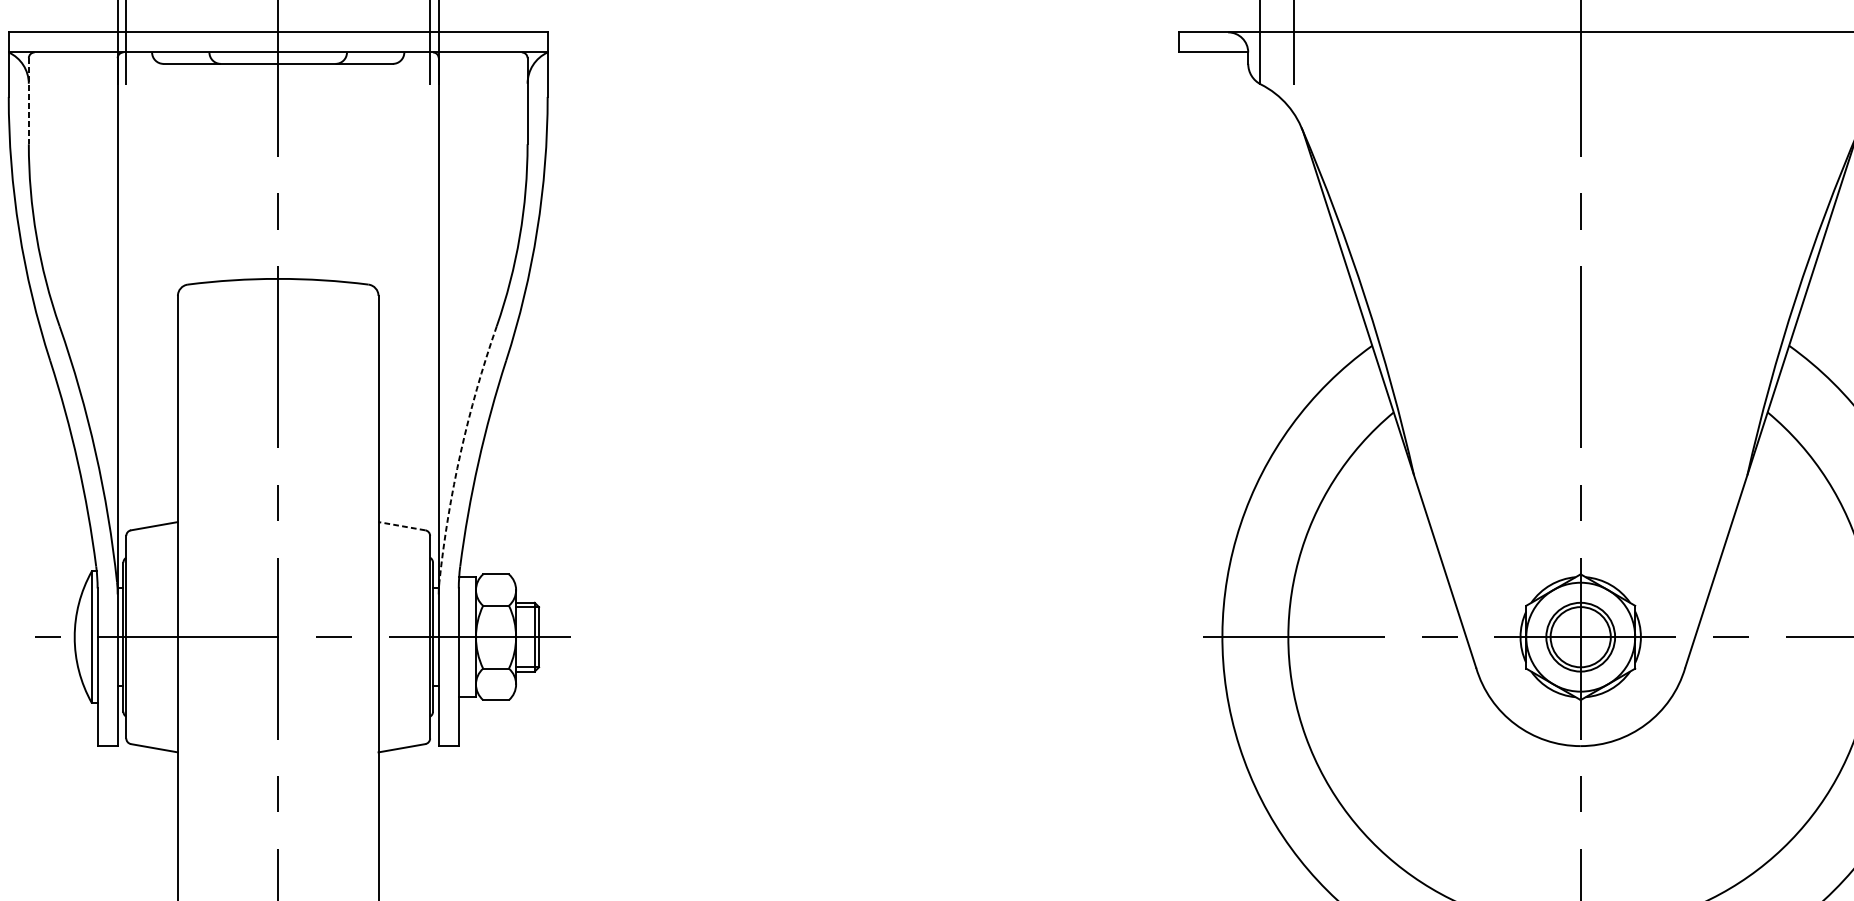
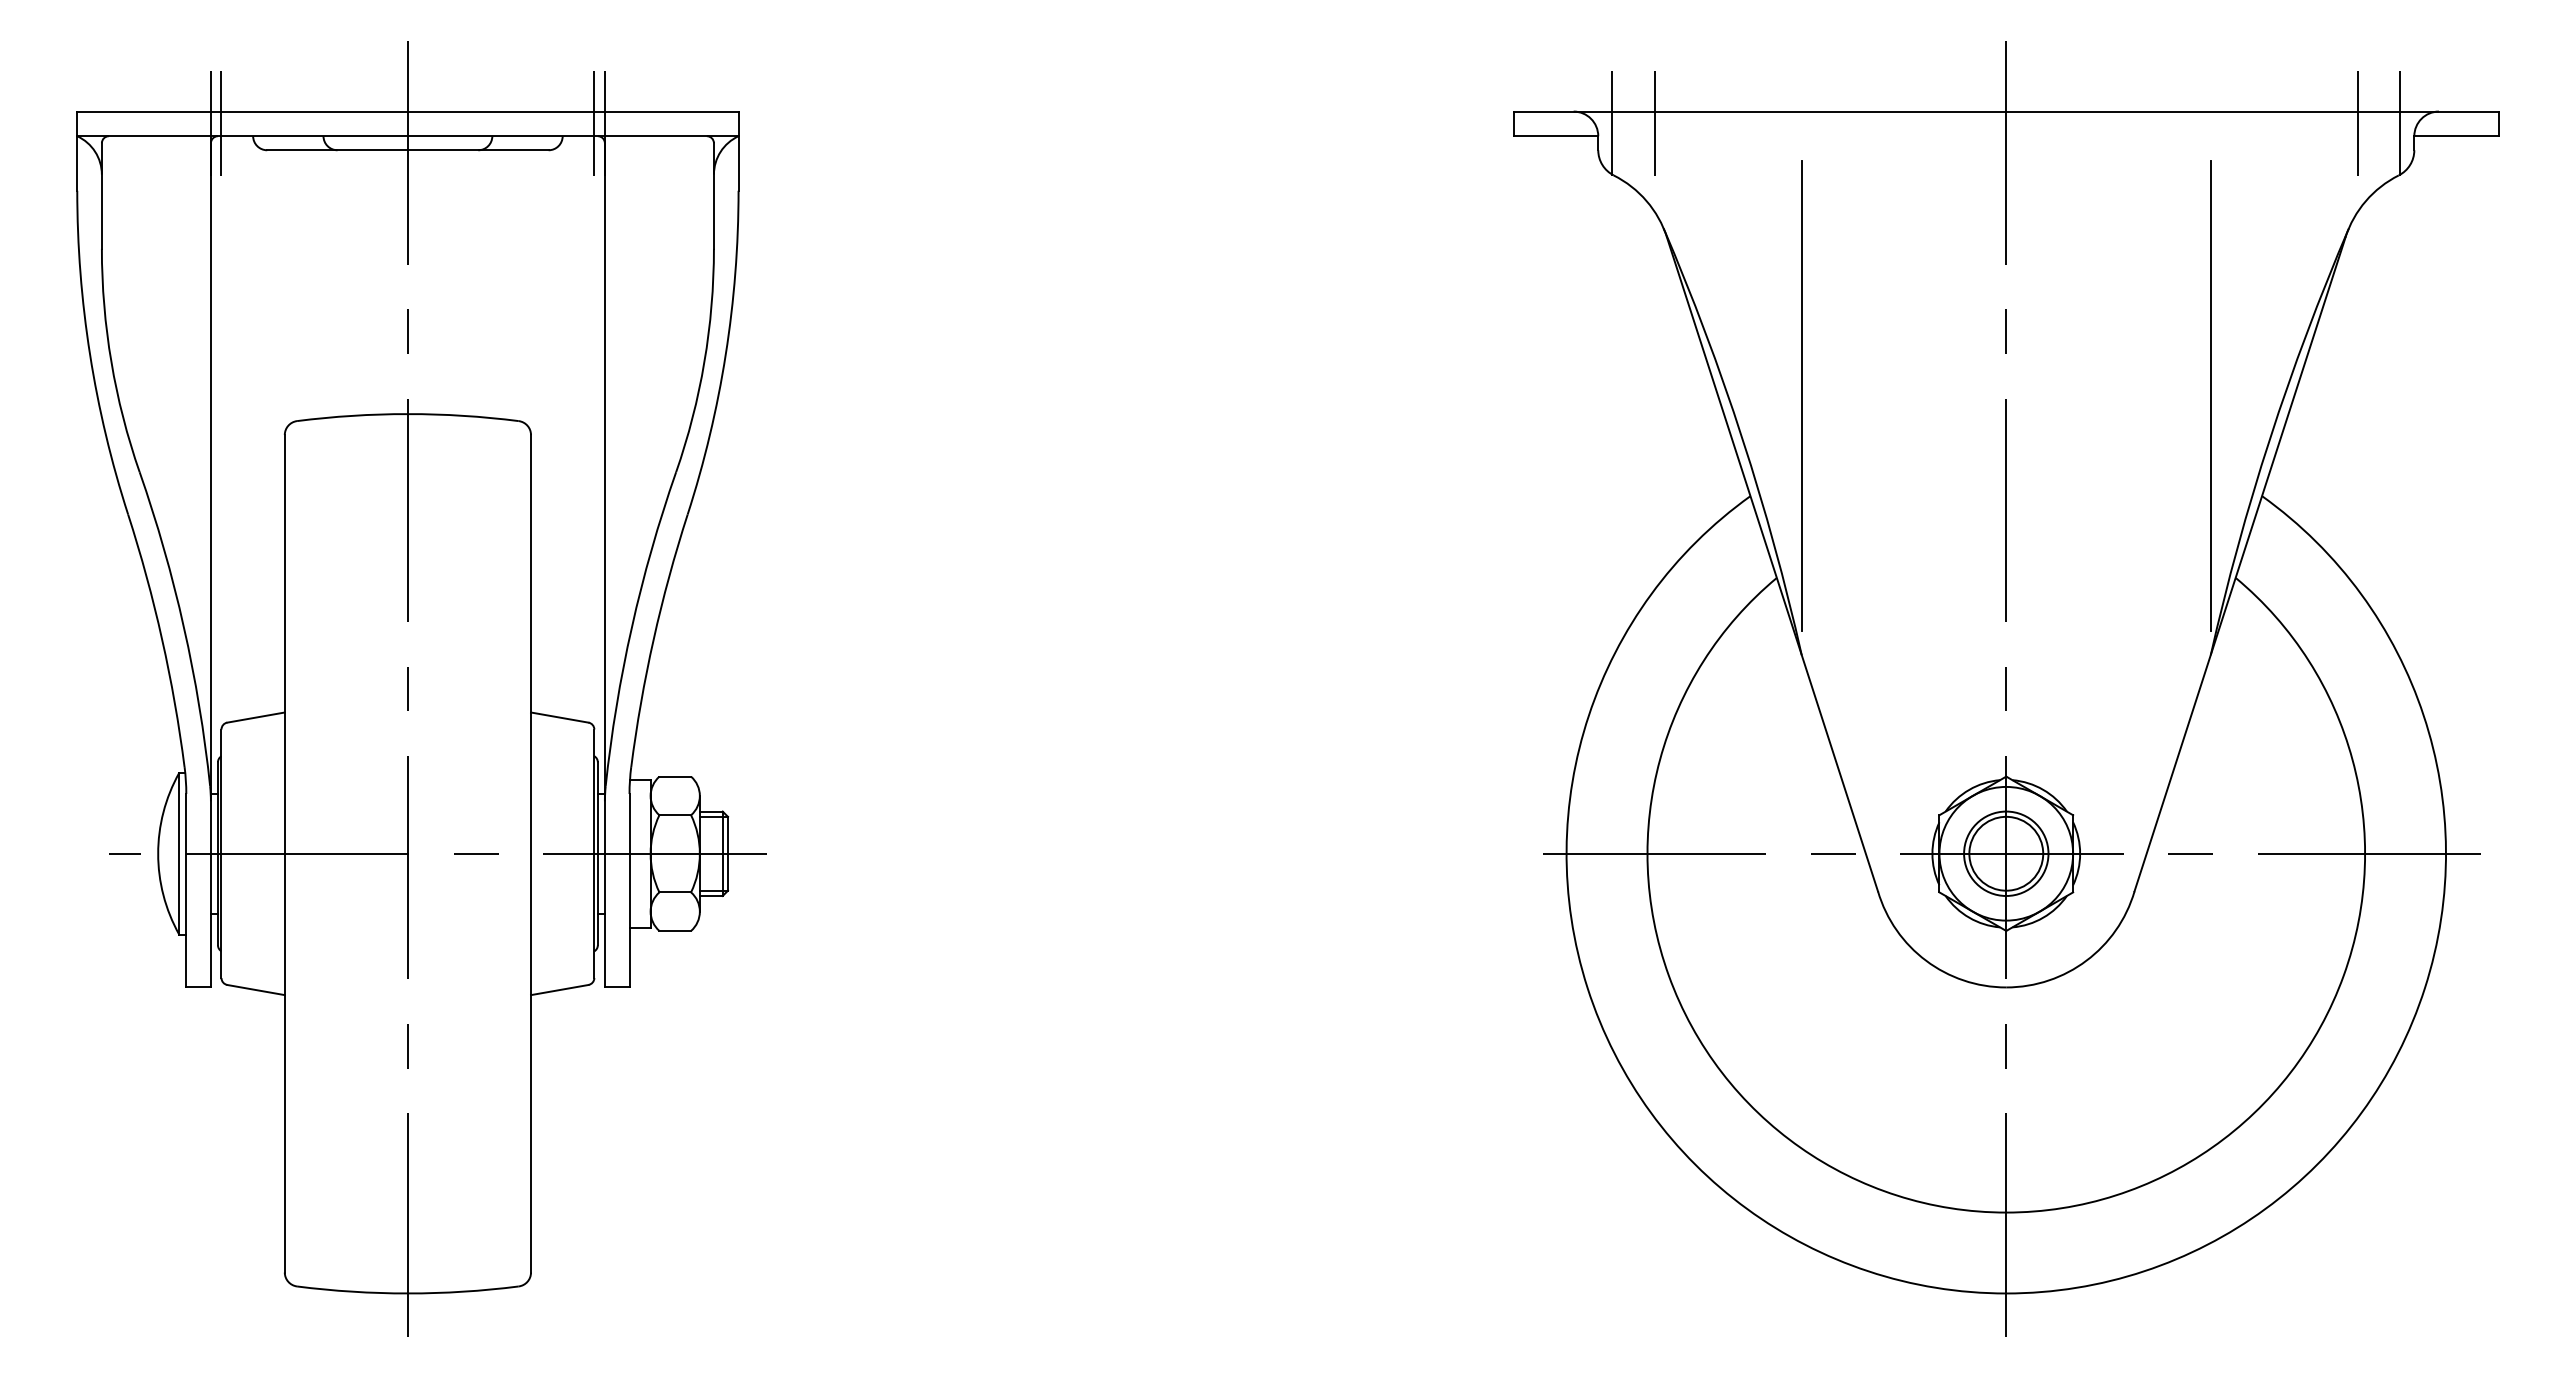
line: (28, 101) -> (101, 196), dashed -> solid
line: (1413, 263) -> (1801, 395), added
line: (1747, 263) -> (2210, 395), added
arc: (460, 452) -> (631, 627), dashed -> solid
line: (401, 526) -> (559, 717), dashed -> solid

